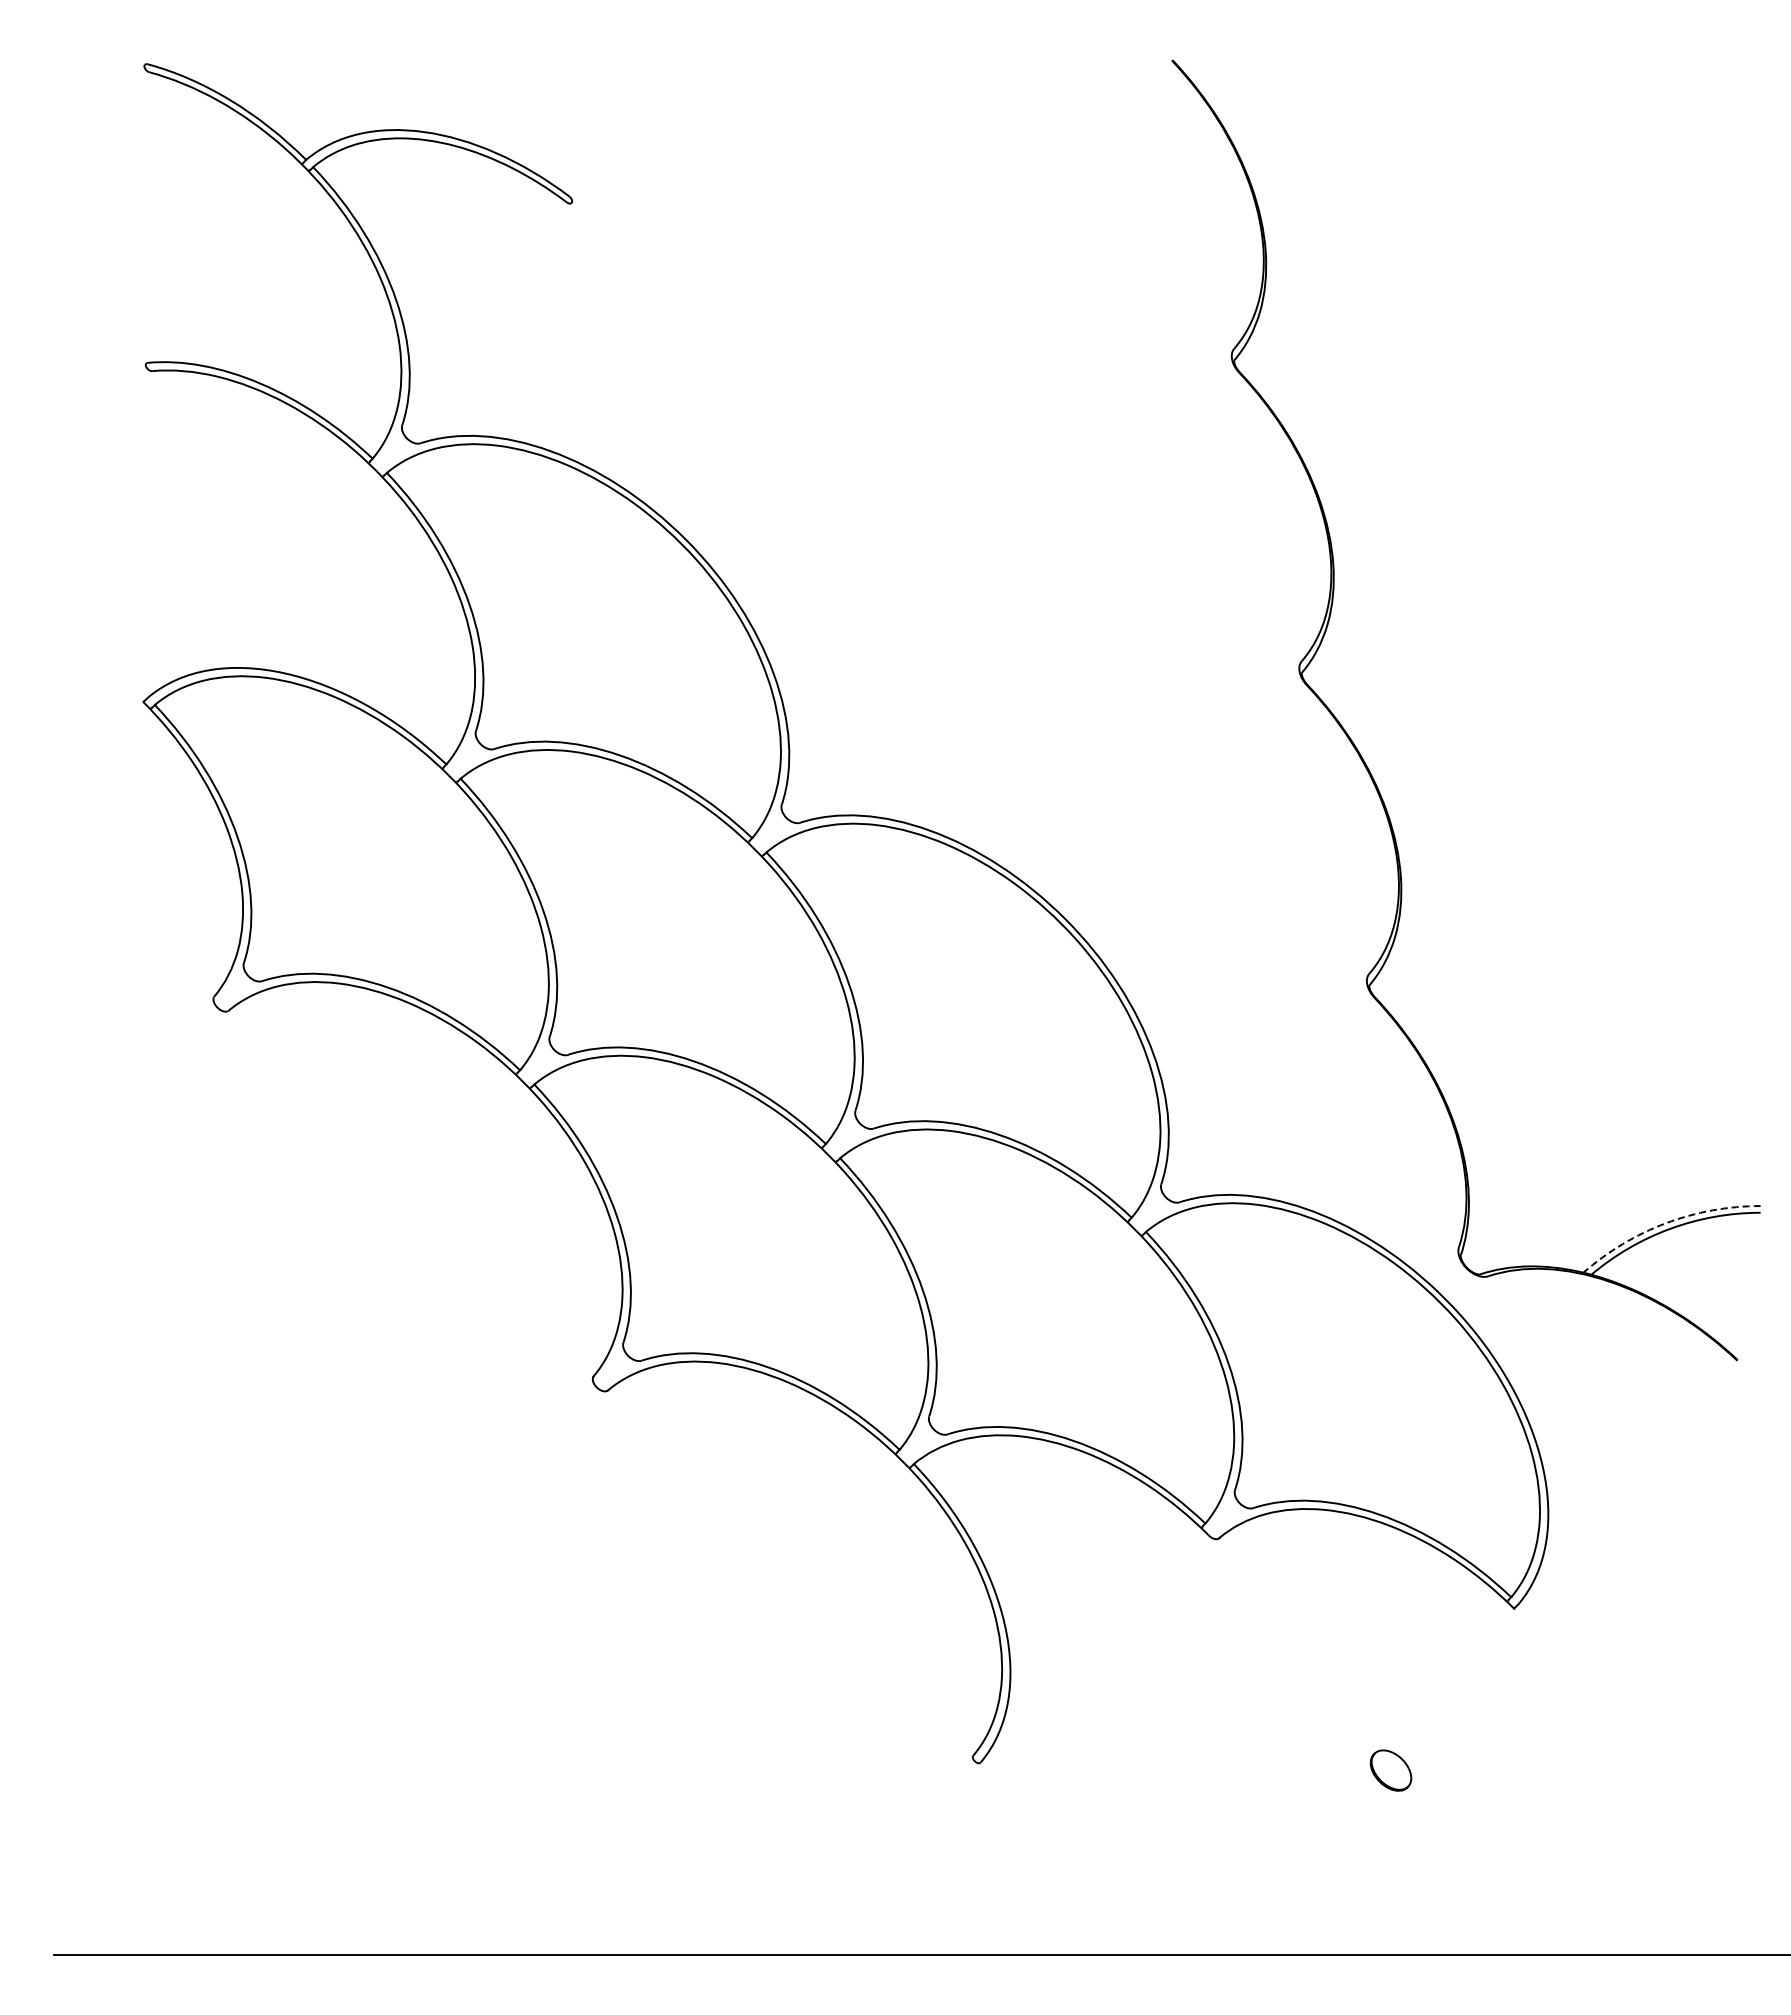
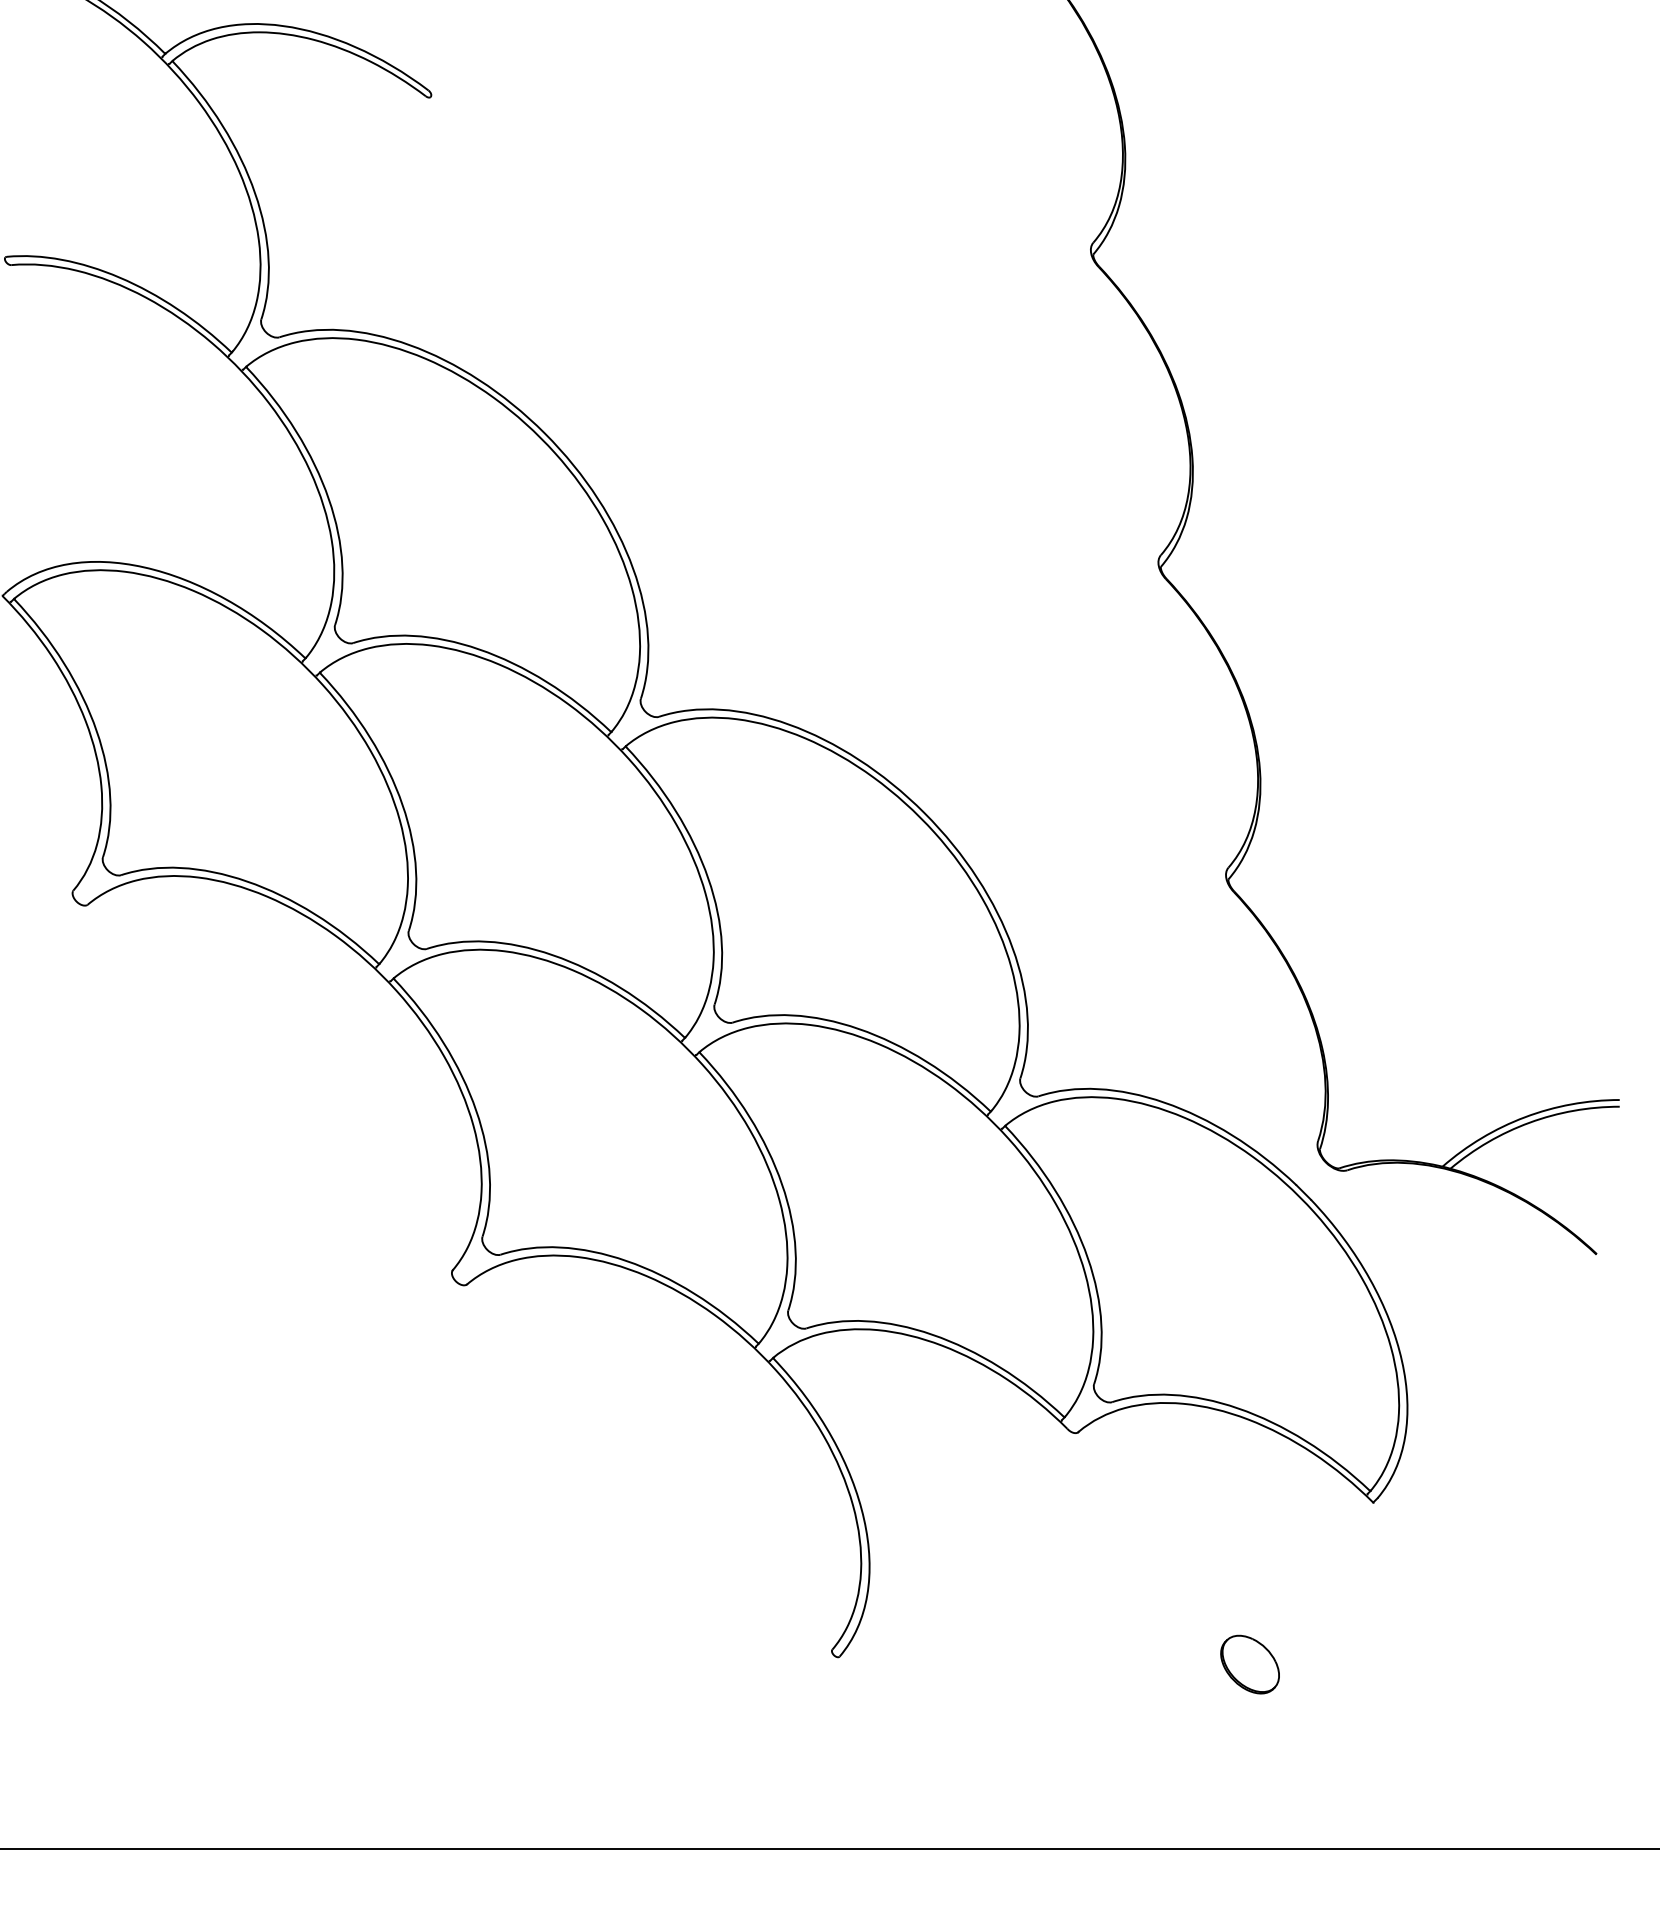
arc: (1665, 1223) -> (1524, 1117), dashed -> solid
part: (1390, 1770) -> (1249, 1664), size x1.43

